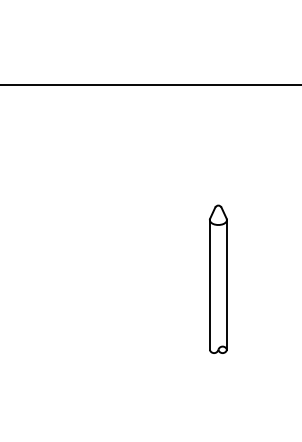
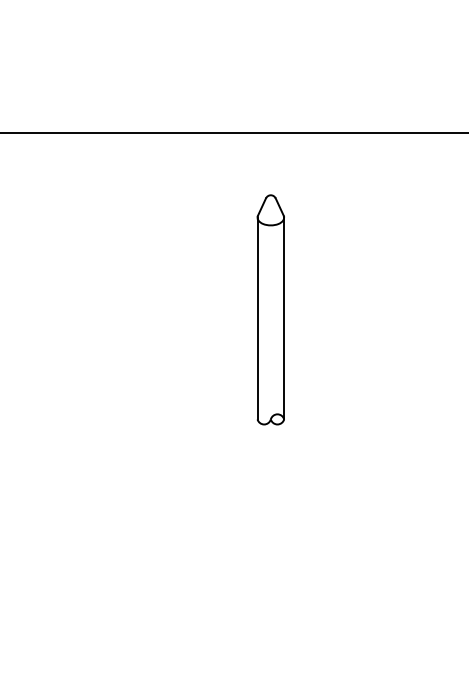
part: (218, 278) -> (271, 308), moved

